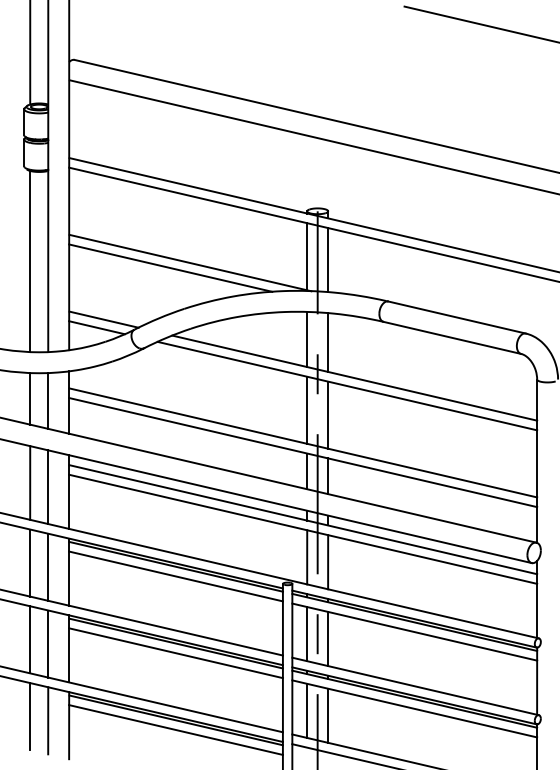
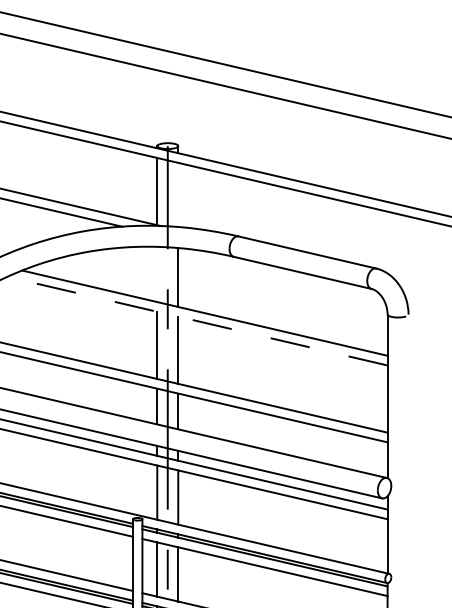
line: (328, 260) -> (178, 195), removed
line: (307, 339) -> (157, 274), removed
line: (347, 386) -> (197, 321), solid -> dashed

